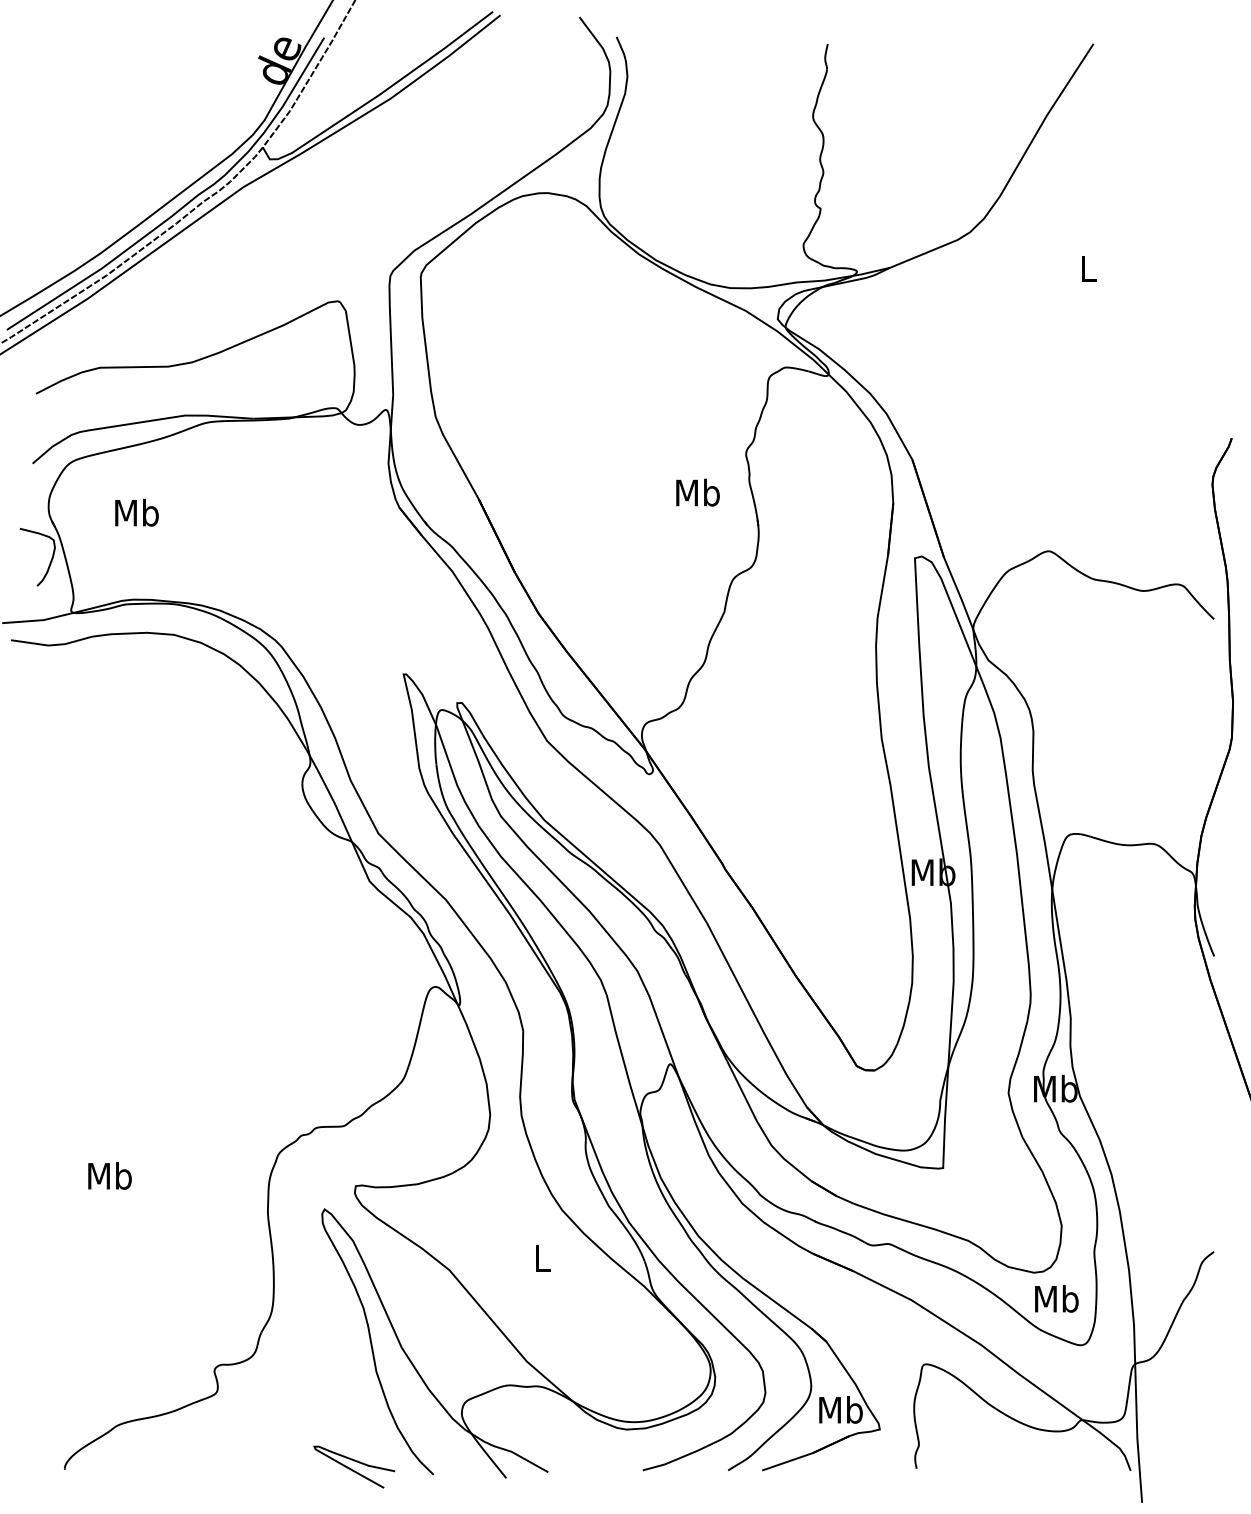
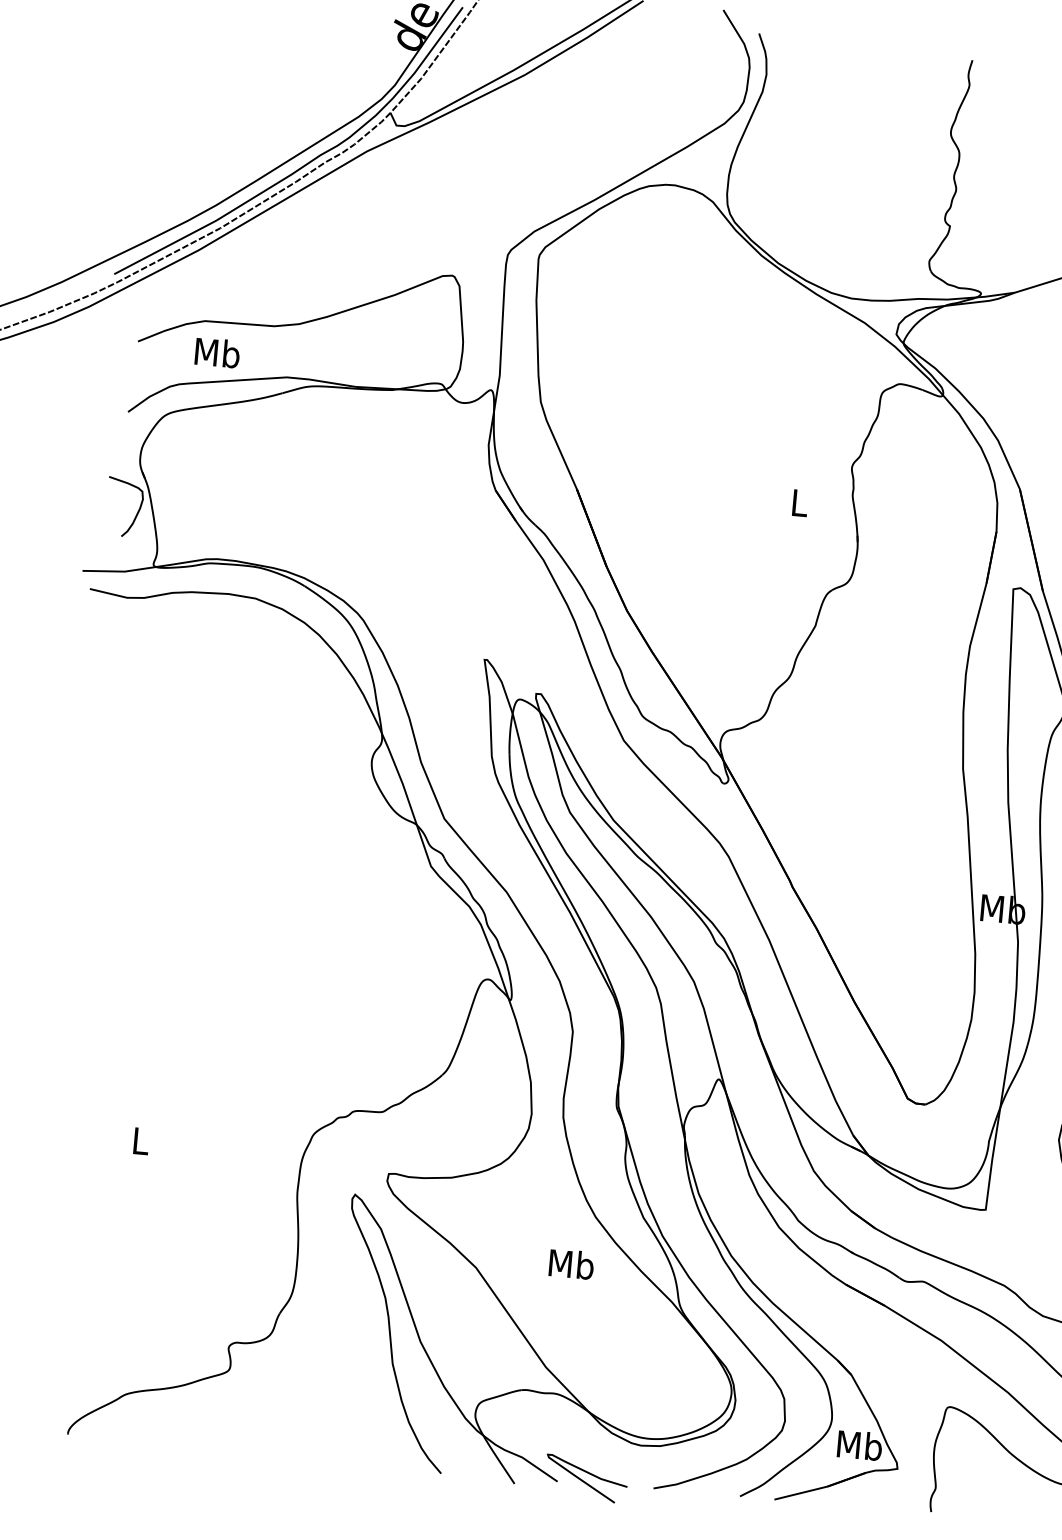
text: (697, 492) -> (799, 502), Mb -> L
text: (136, 512) -> (217, 352), moved
text: (109, 1175) -> (140, 1140), Mb -> L
text: (542, 1258) -> (571, 1264), L -> Mb
curve: (353, 1469) -> (585, 1481), moved

